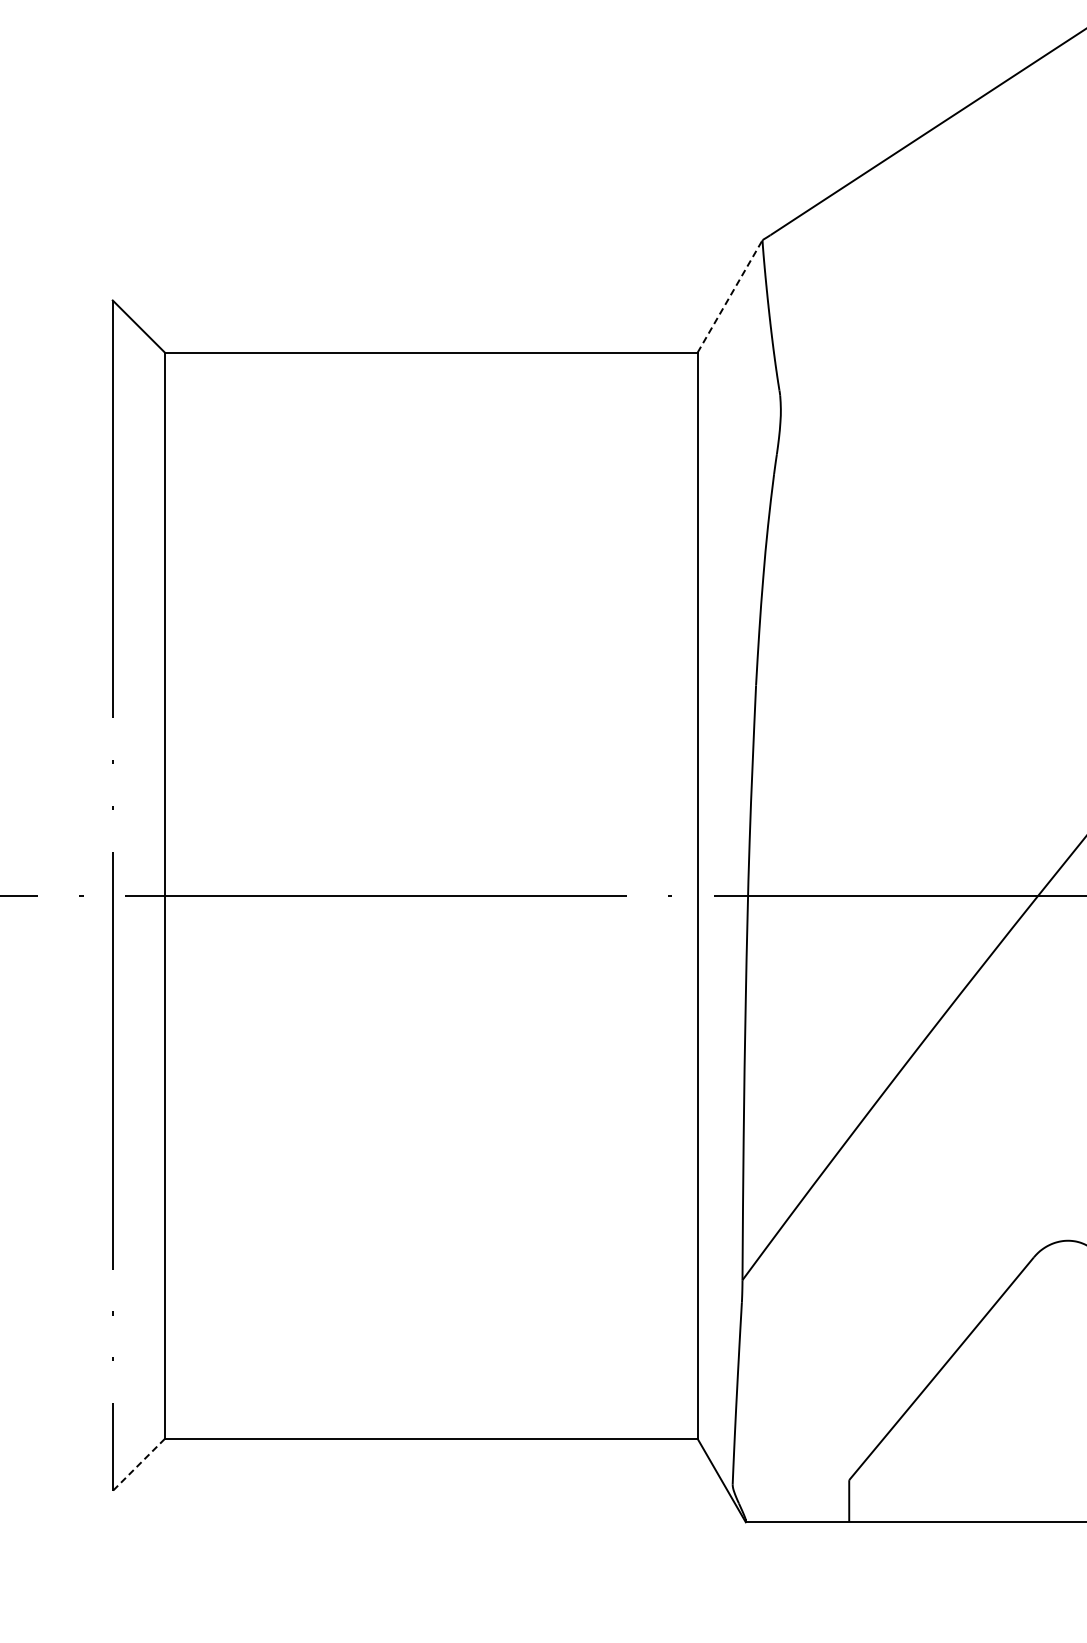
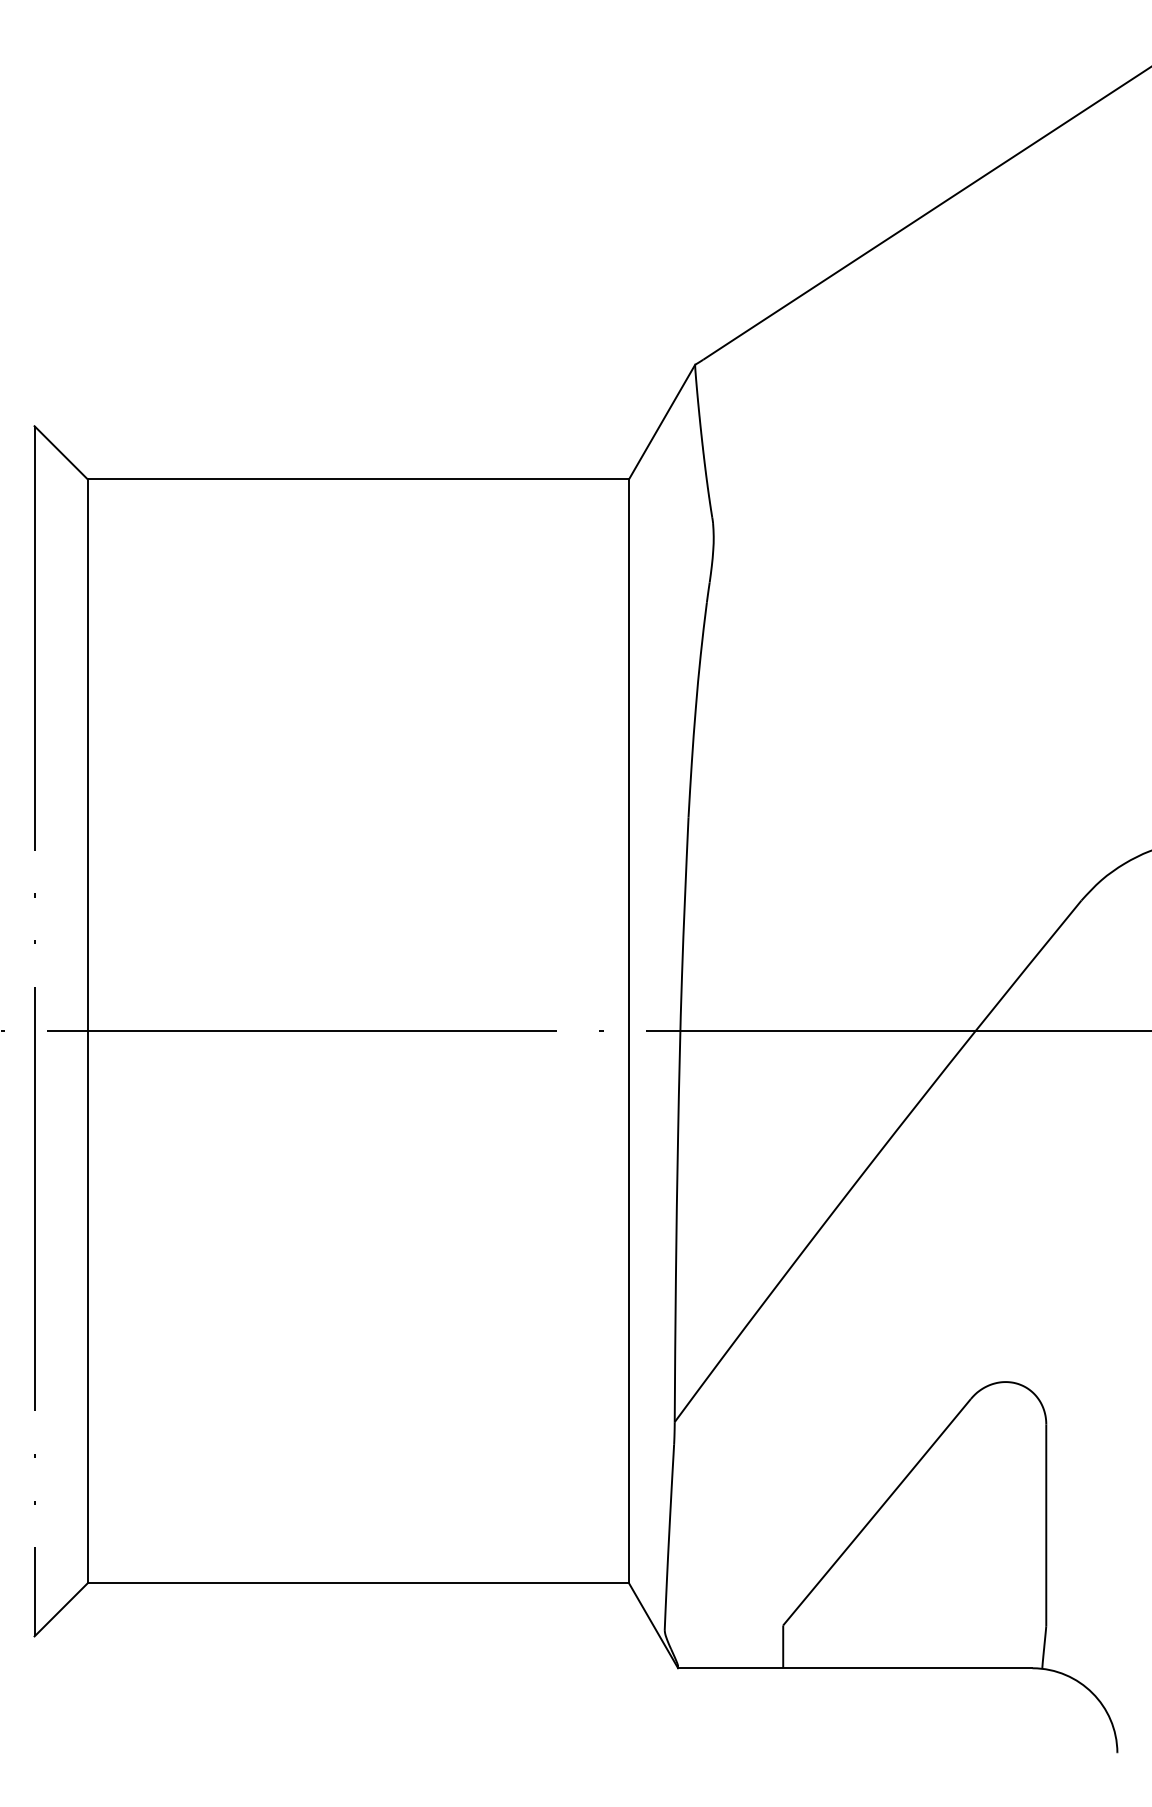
line: (730, 295) -> (662, 421), dashed -> solid
line: (139, 1464) -> (61, 1609), dashed -> solid

